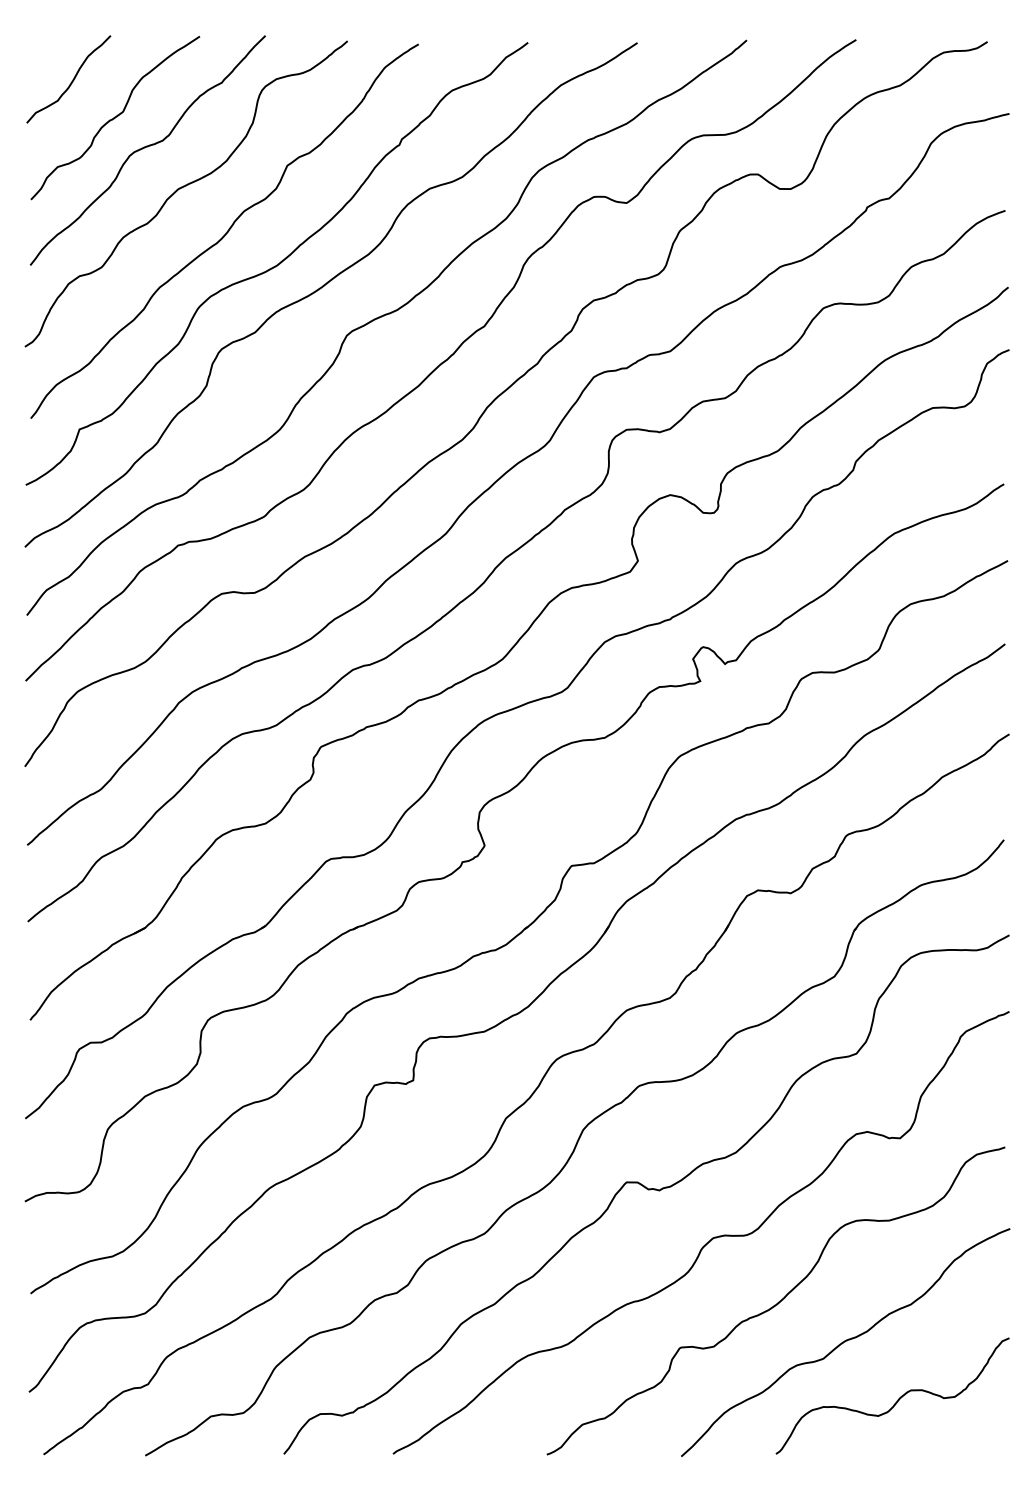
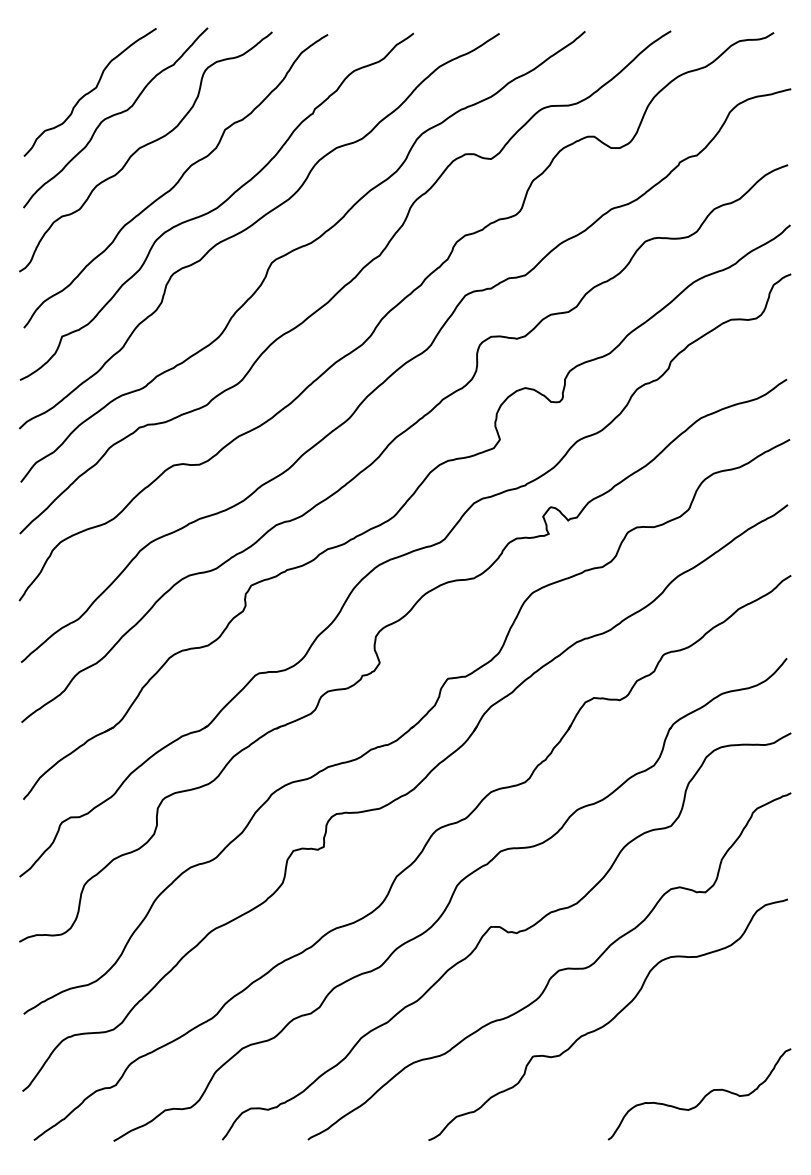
curve: (71, 81) -> (55, 63), removed
curve: (845, 1342) -> (662, 1052), removed

